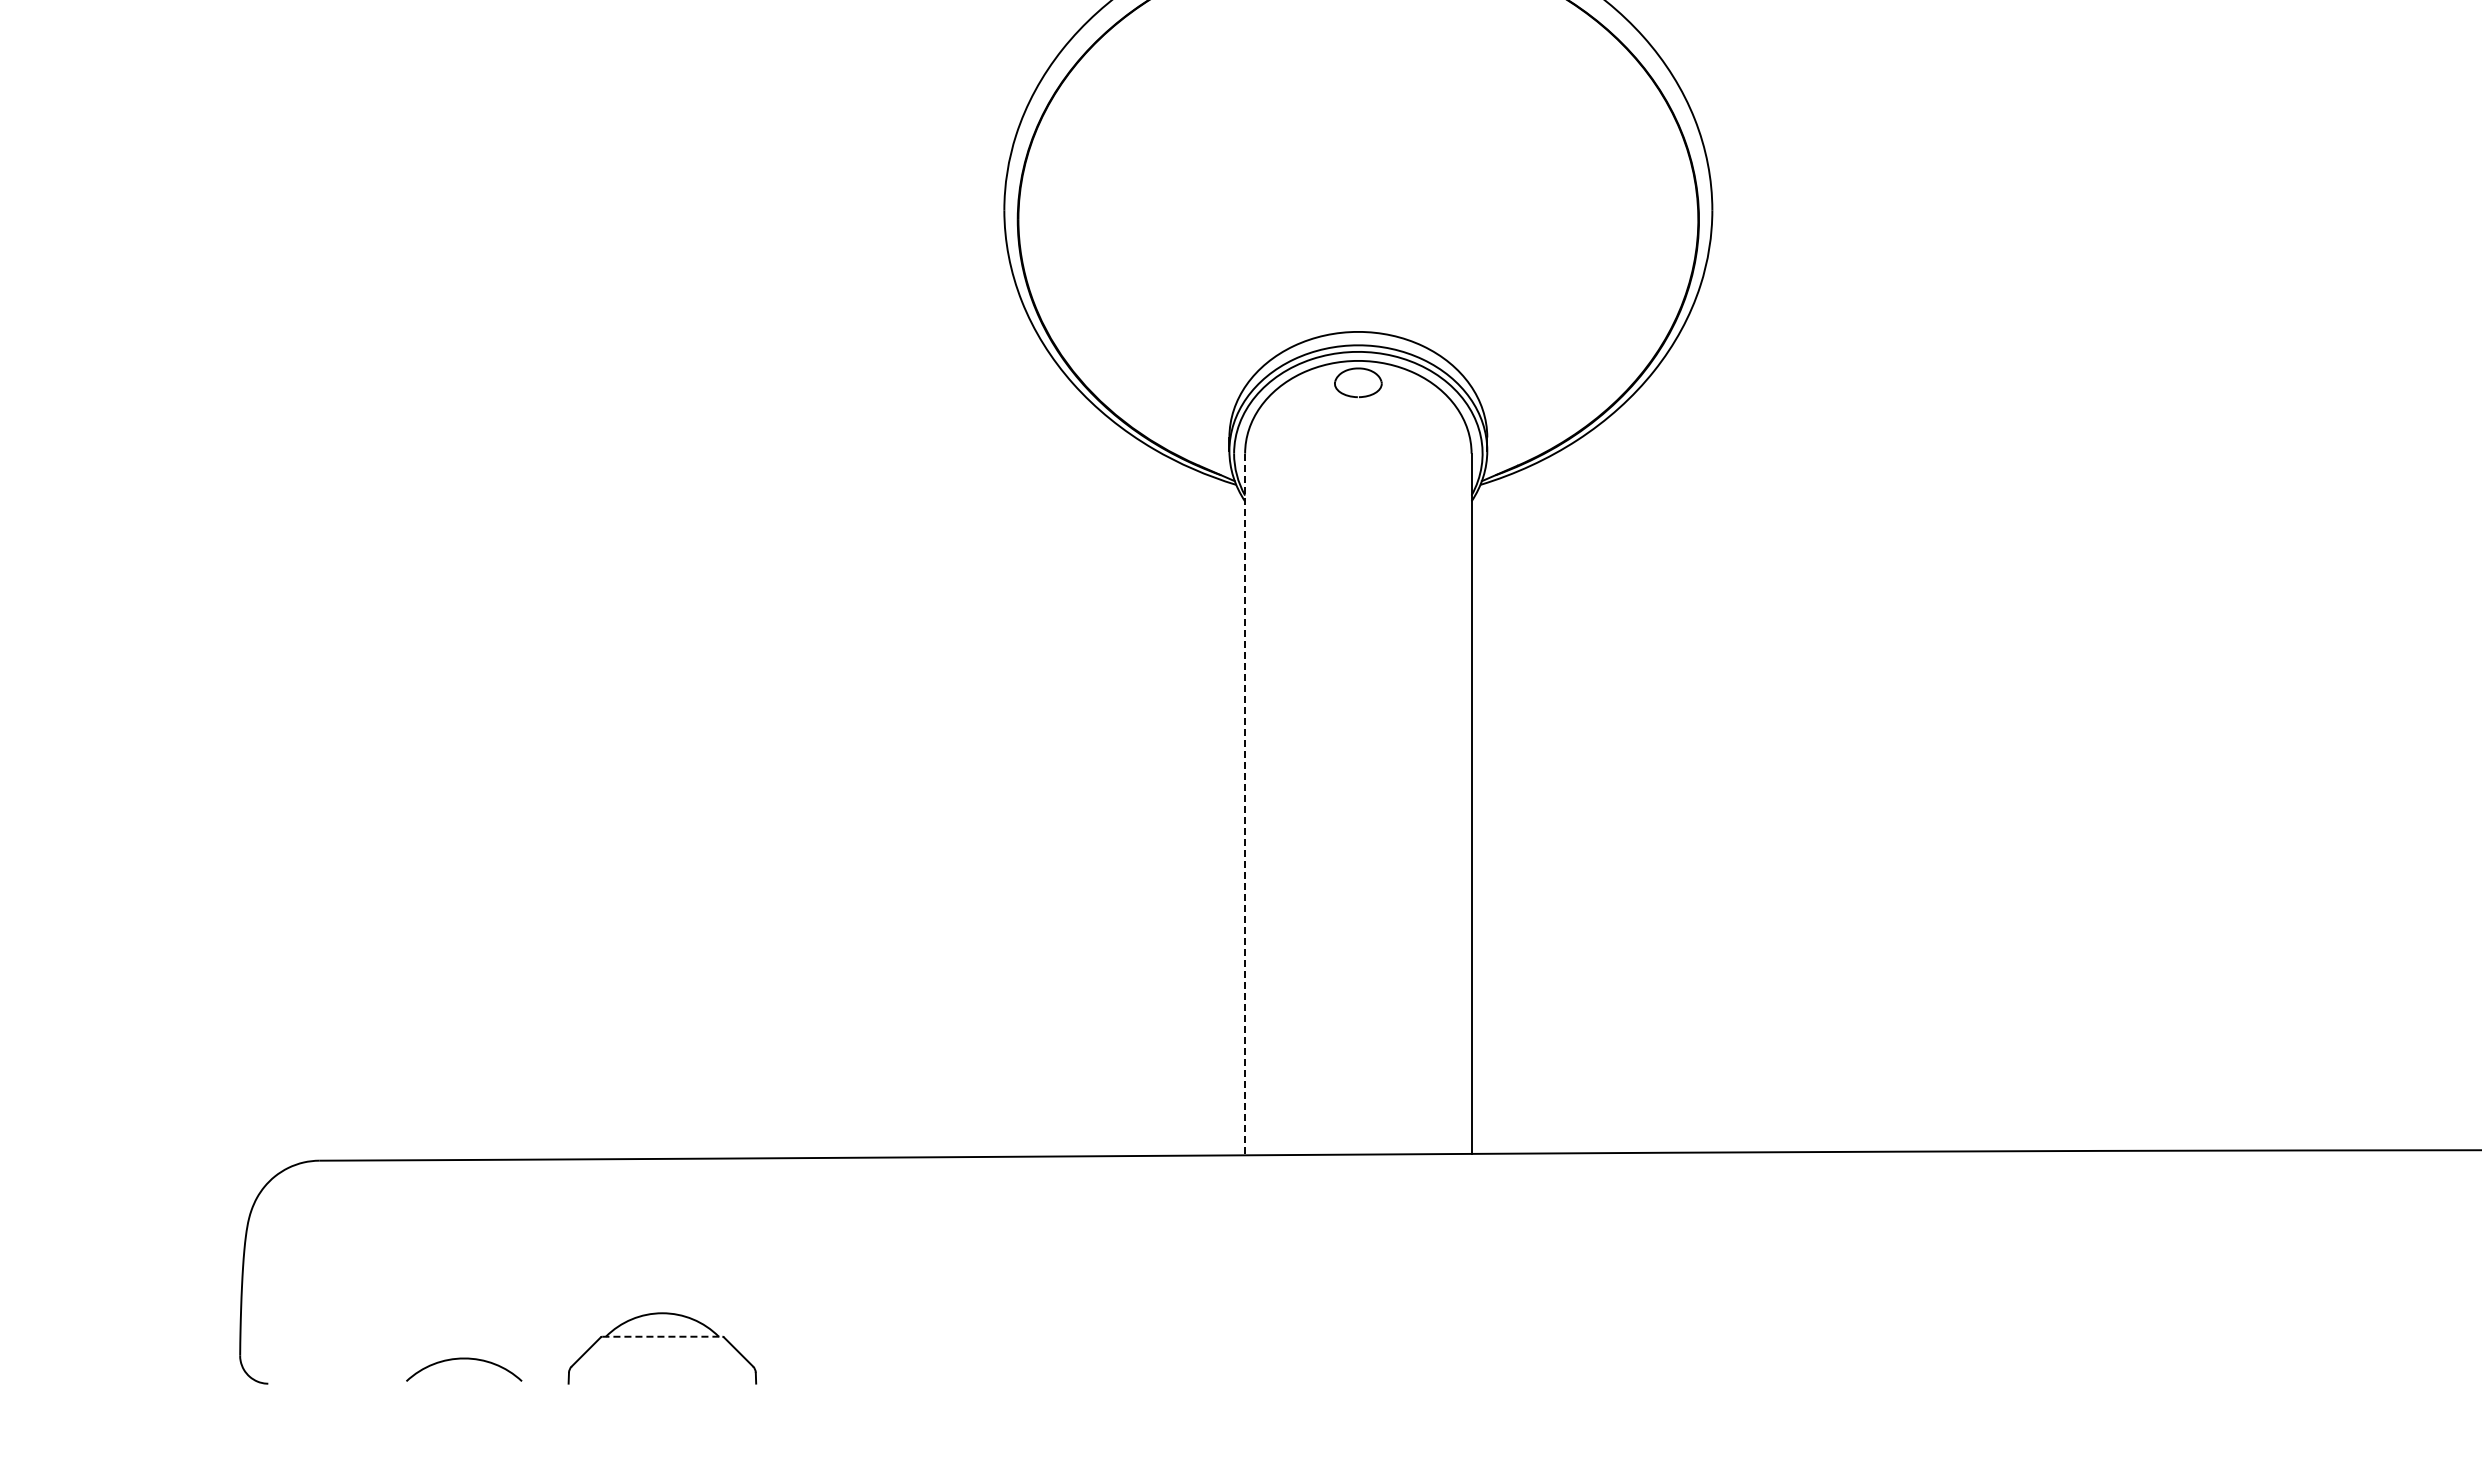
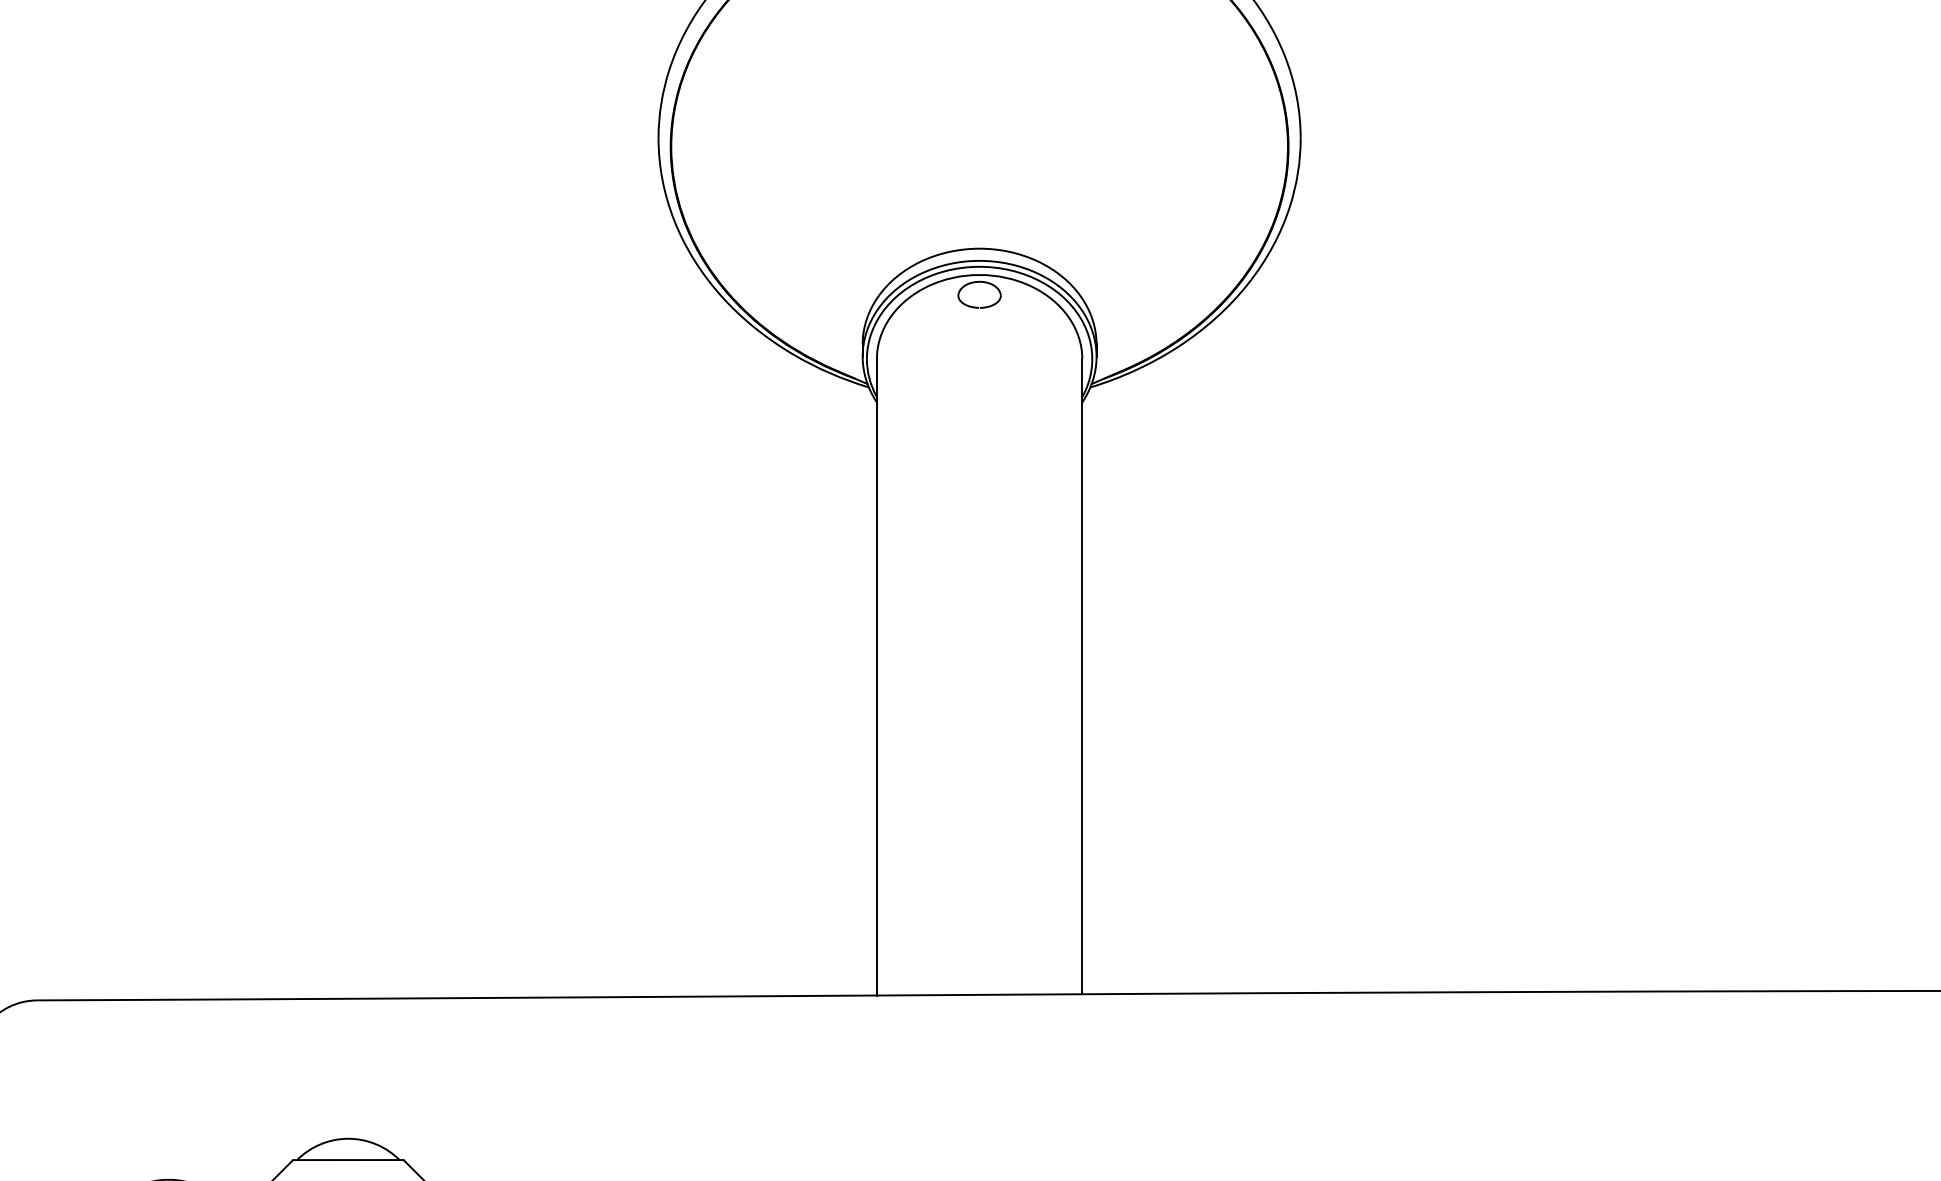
line: (1245, 804) -> (877, 677), dashed -> solid
line: (662, 1336) -> (348, 1159), dashed -> solid

